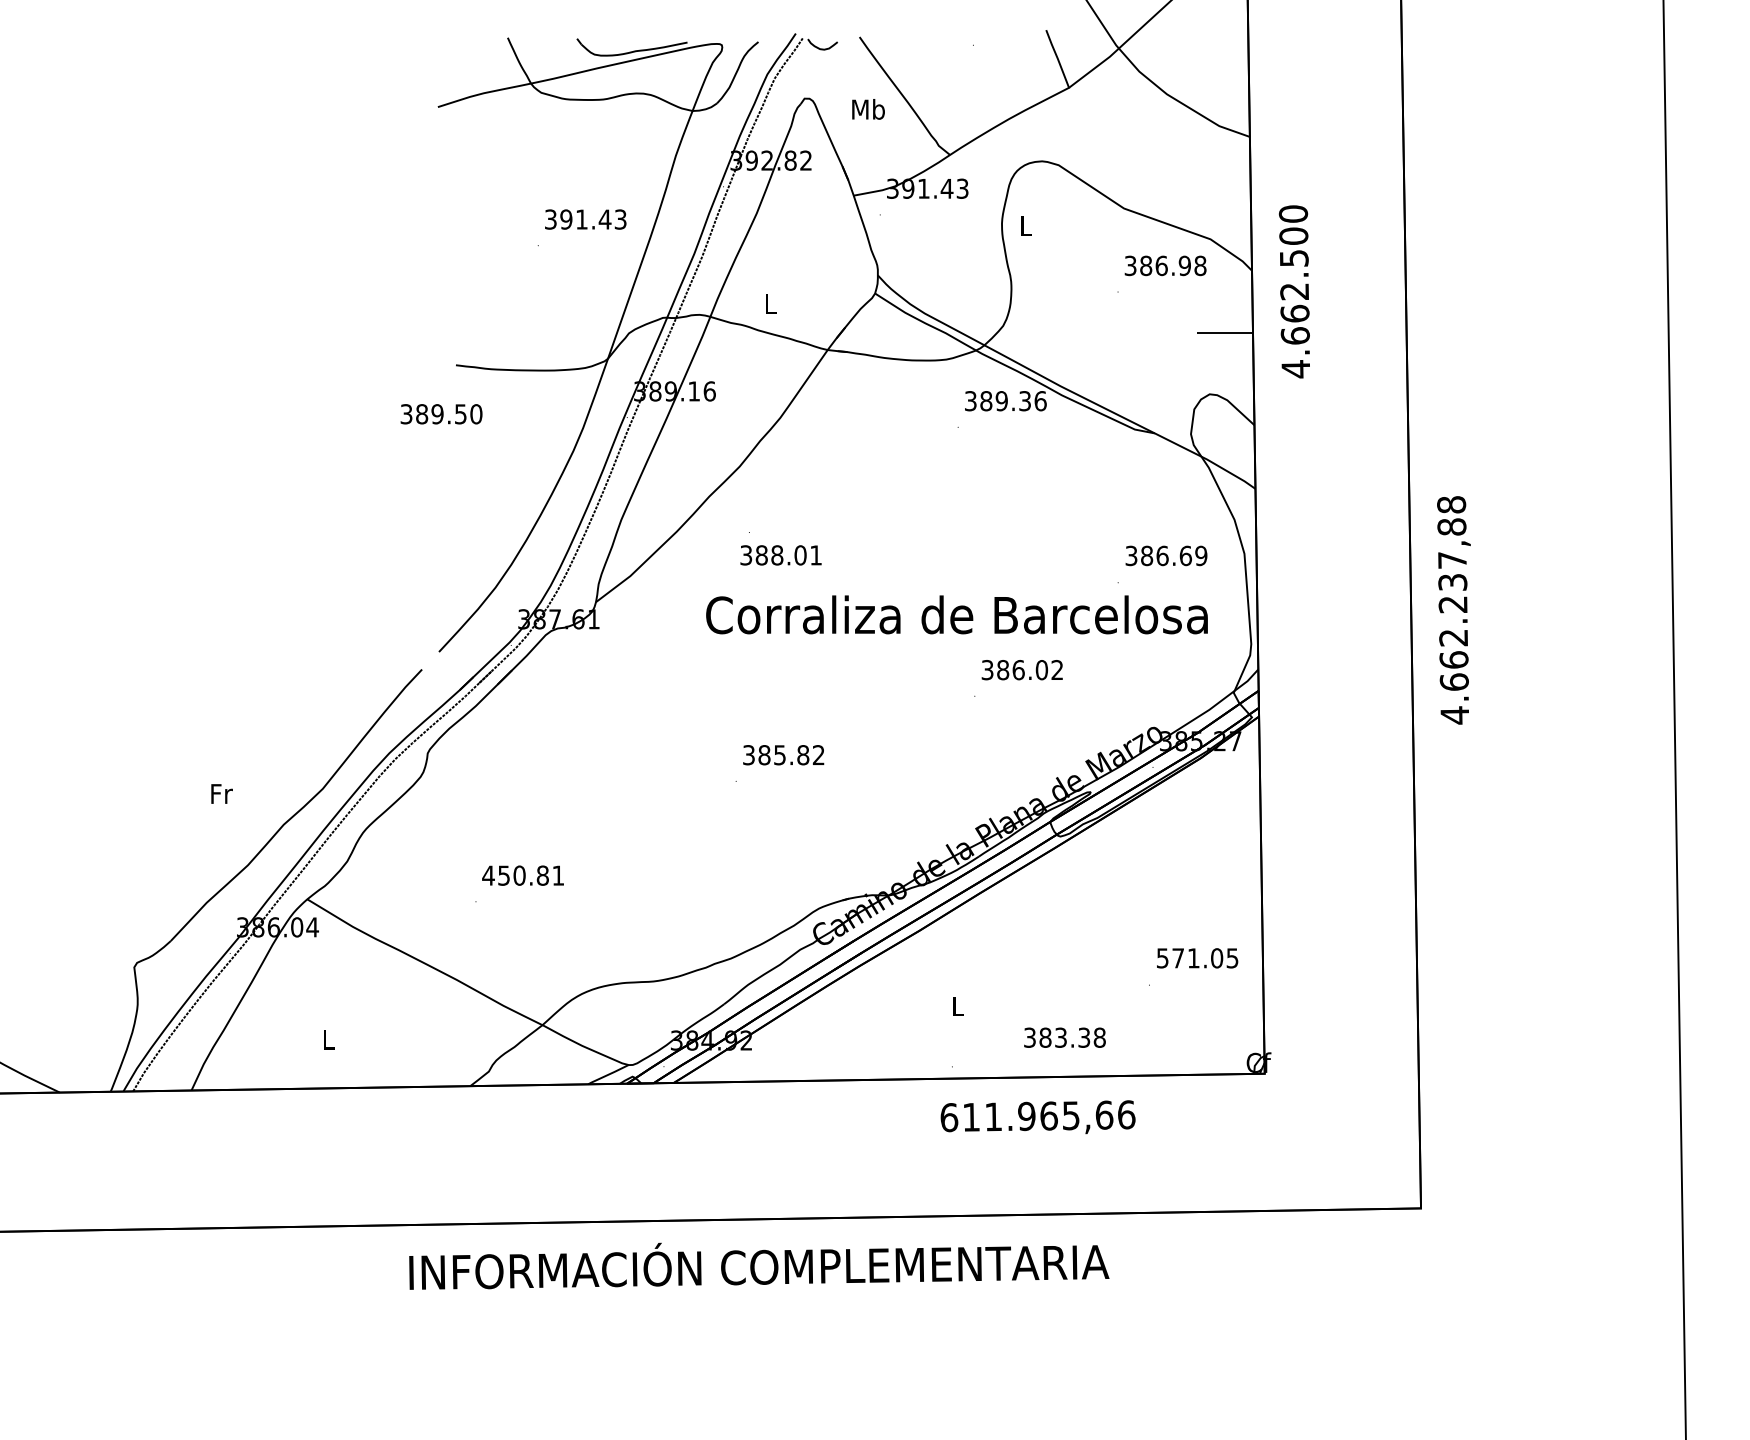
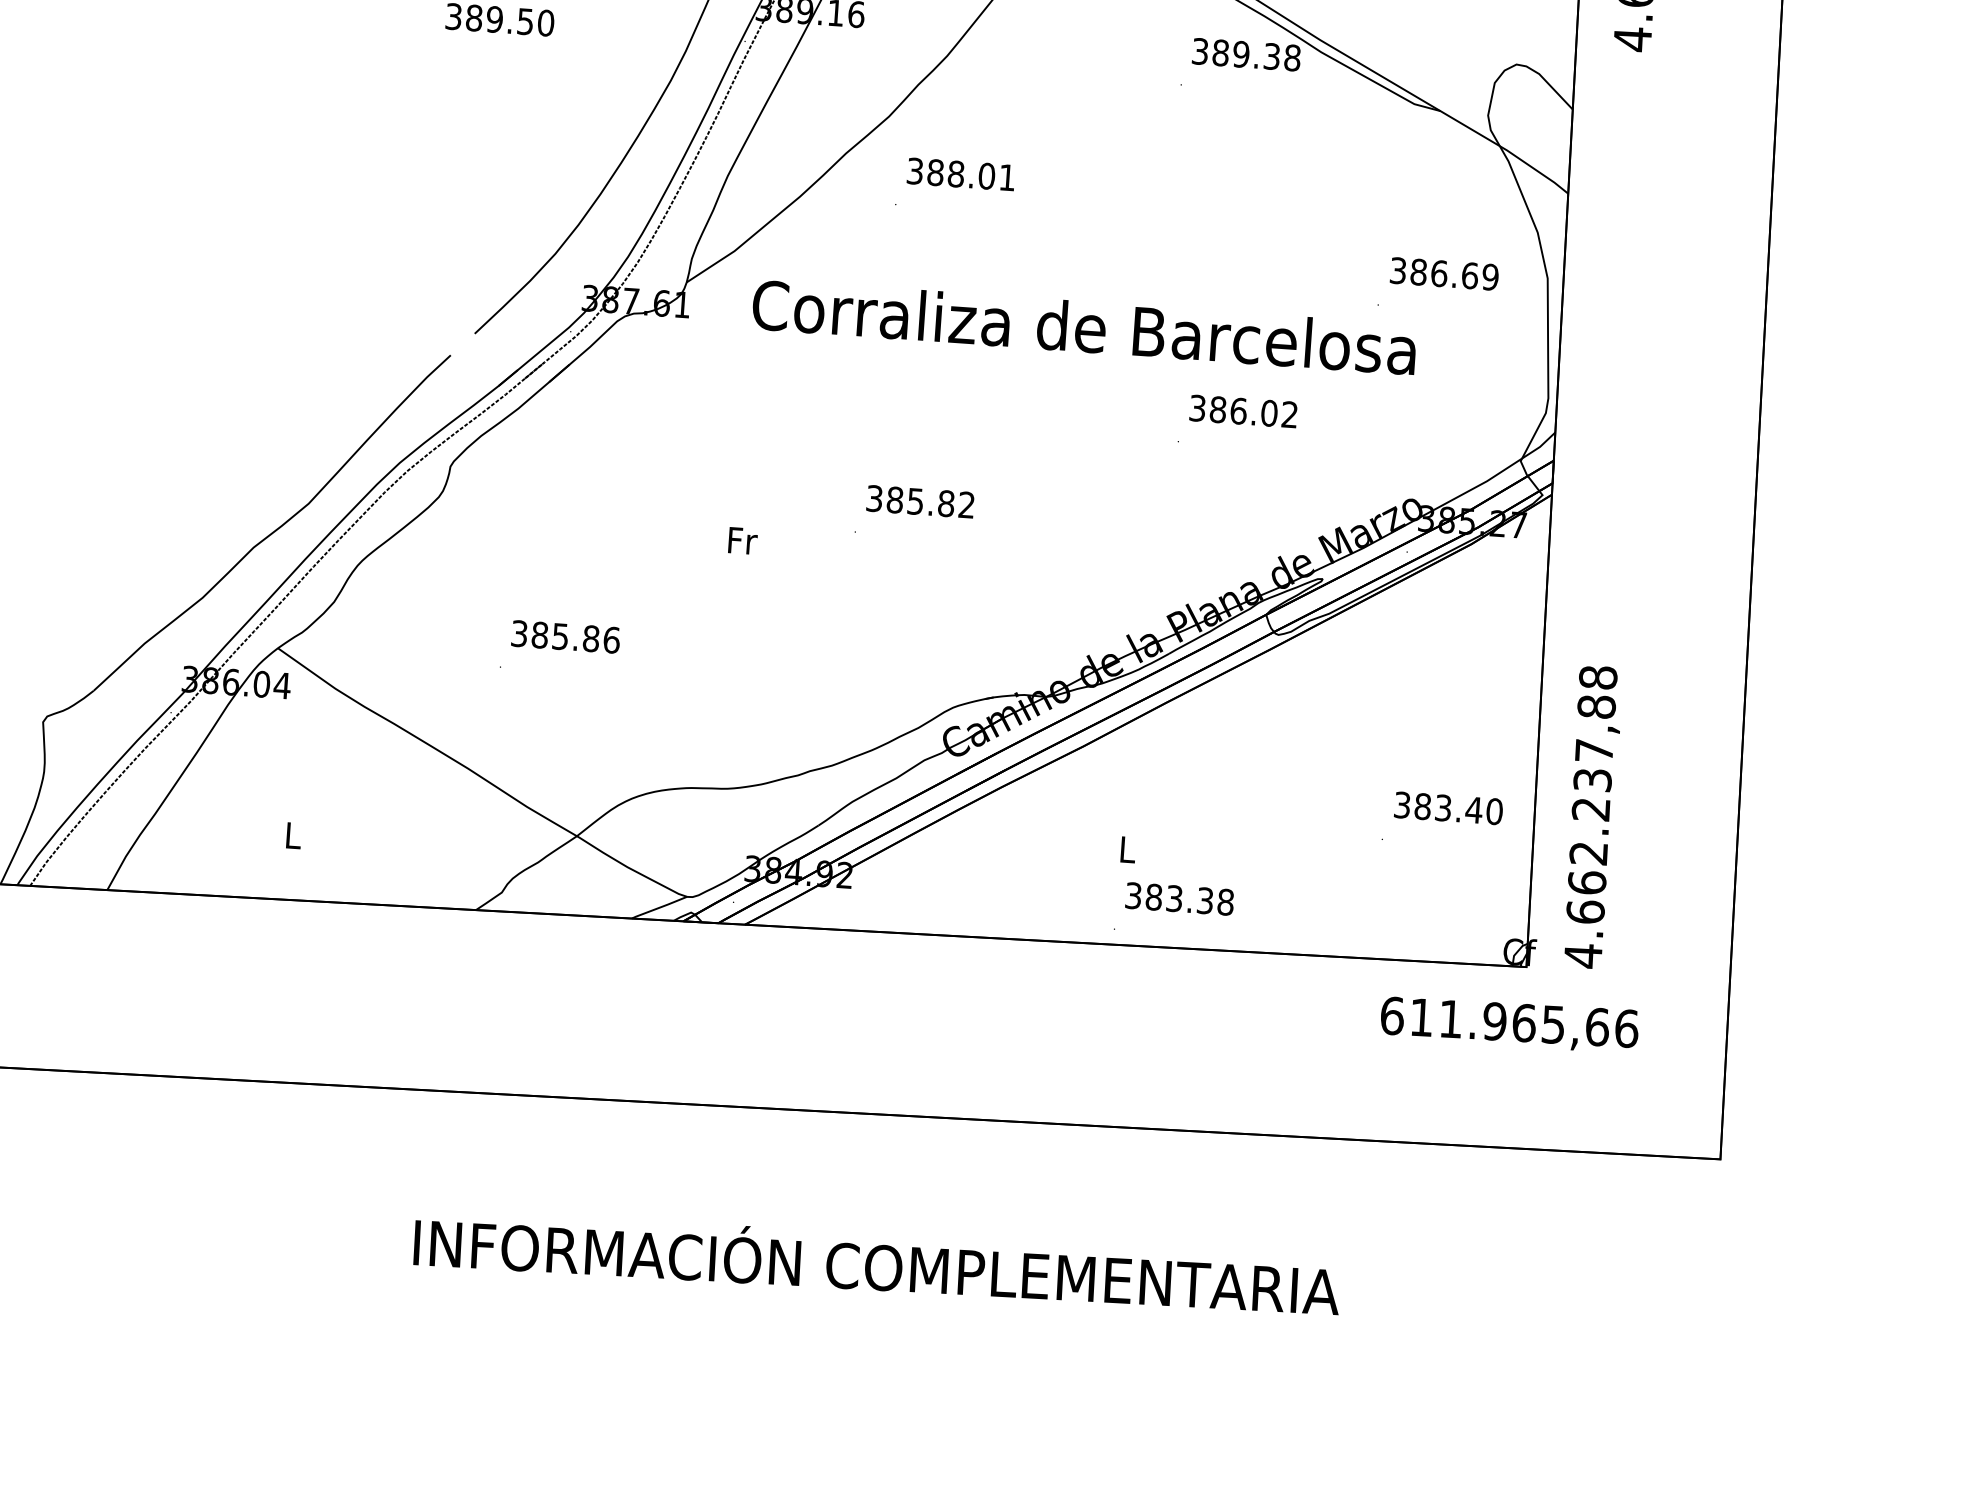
text: (1040, 401) -> (1292, 58), 389.36 -> 389.38
text: (780, 555) -> (960, 174), moved
text: (1453, 610) -> (1591, 817), moved
text: (956, 614) -> (1083, 326), moved
text: (221, 793) -> (742, 540), moved
text: (523, 875) -> (565, 636), 450.81 -> 385.86
text: (1197, 958) -> (1448, 808), 571.05 -> 383.40
text: (1064, 1037) -> (1179, 898), moved
text: (1037, 1117) -> (1508, 1023), moved
text: (759, 1265) -> (877, 1265), moved

